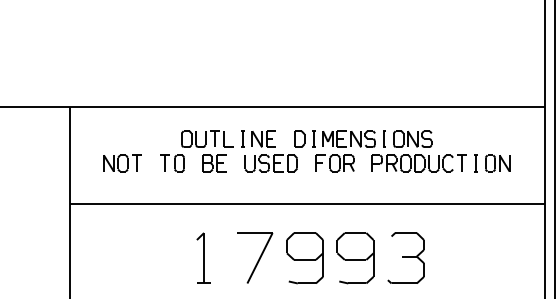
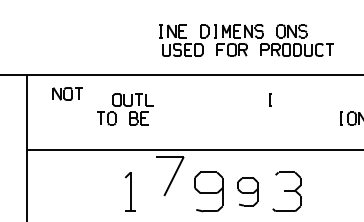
part: (353, 151) -> (246, 40), moved
part: (122, 163) -> (67, 94), moved
part: (255, 257) -> (170, 175), moved
part: (355, 258) -> (247, 192), size x0.7

